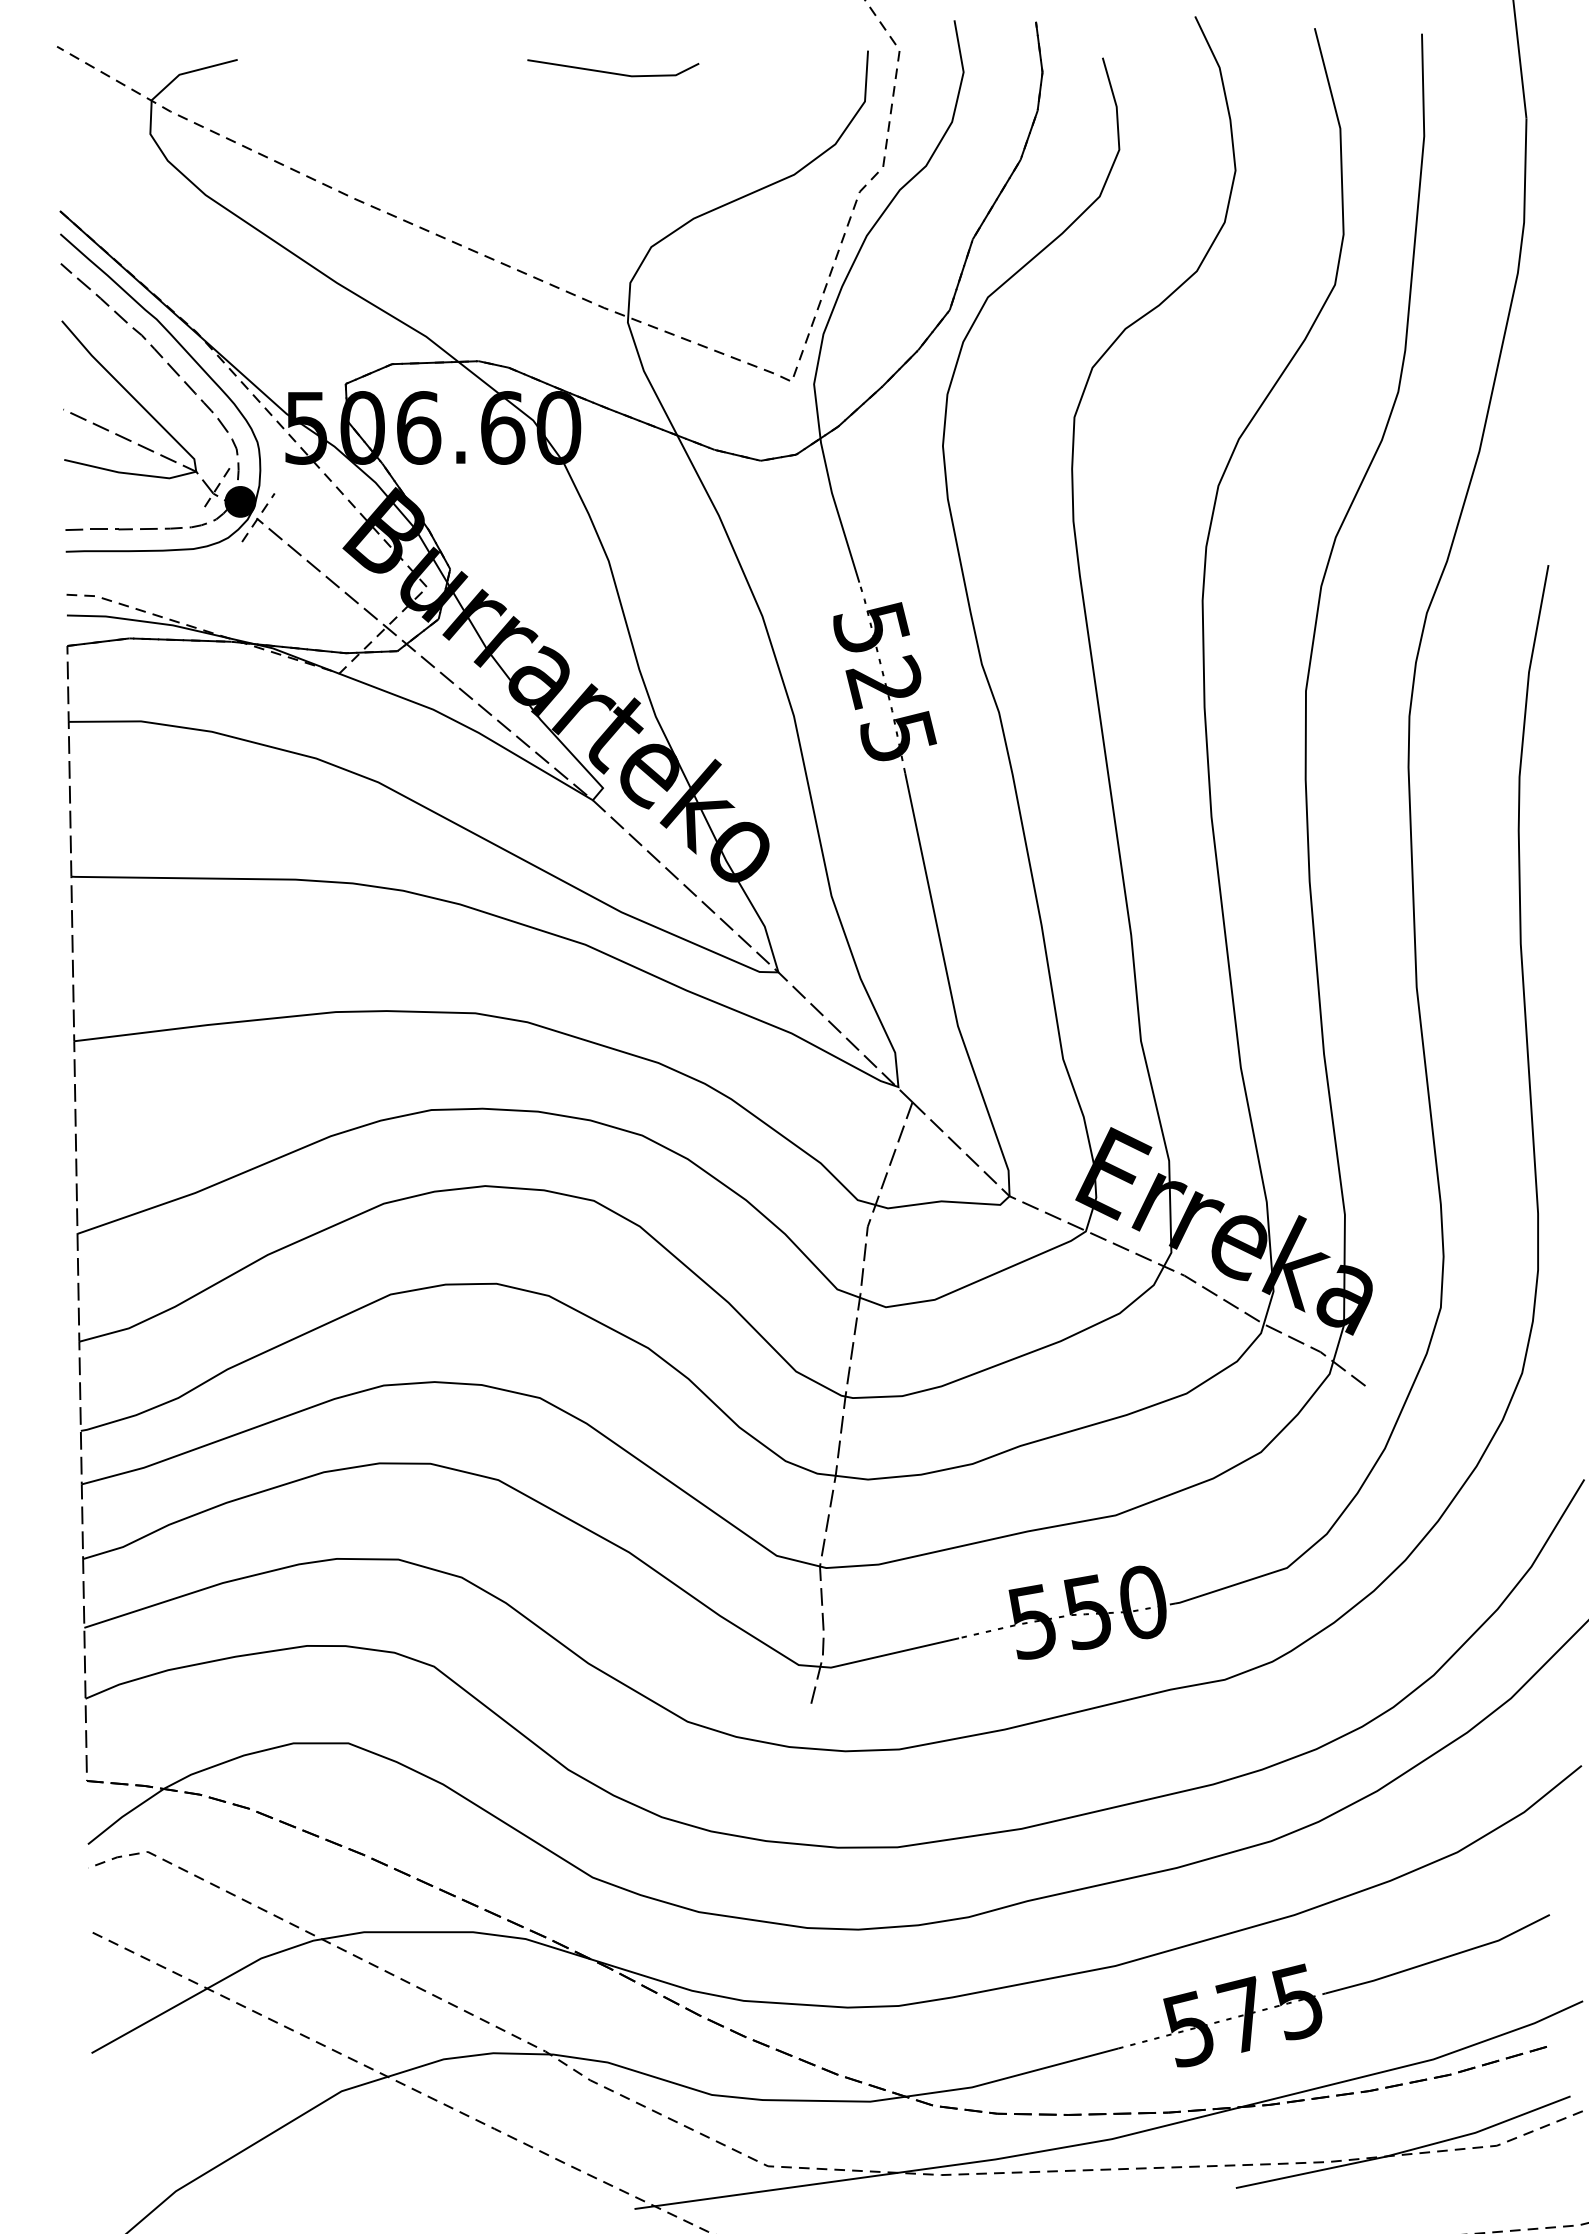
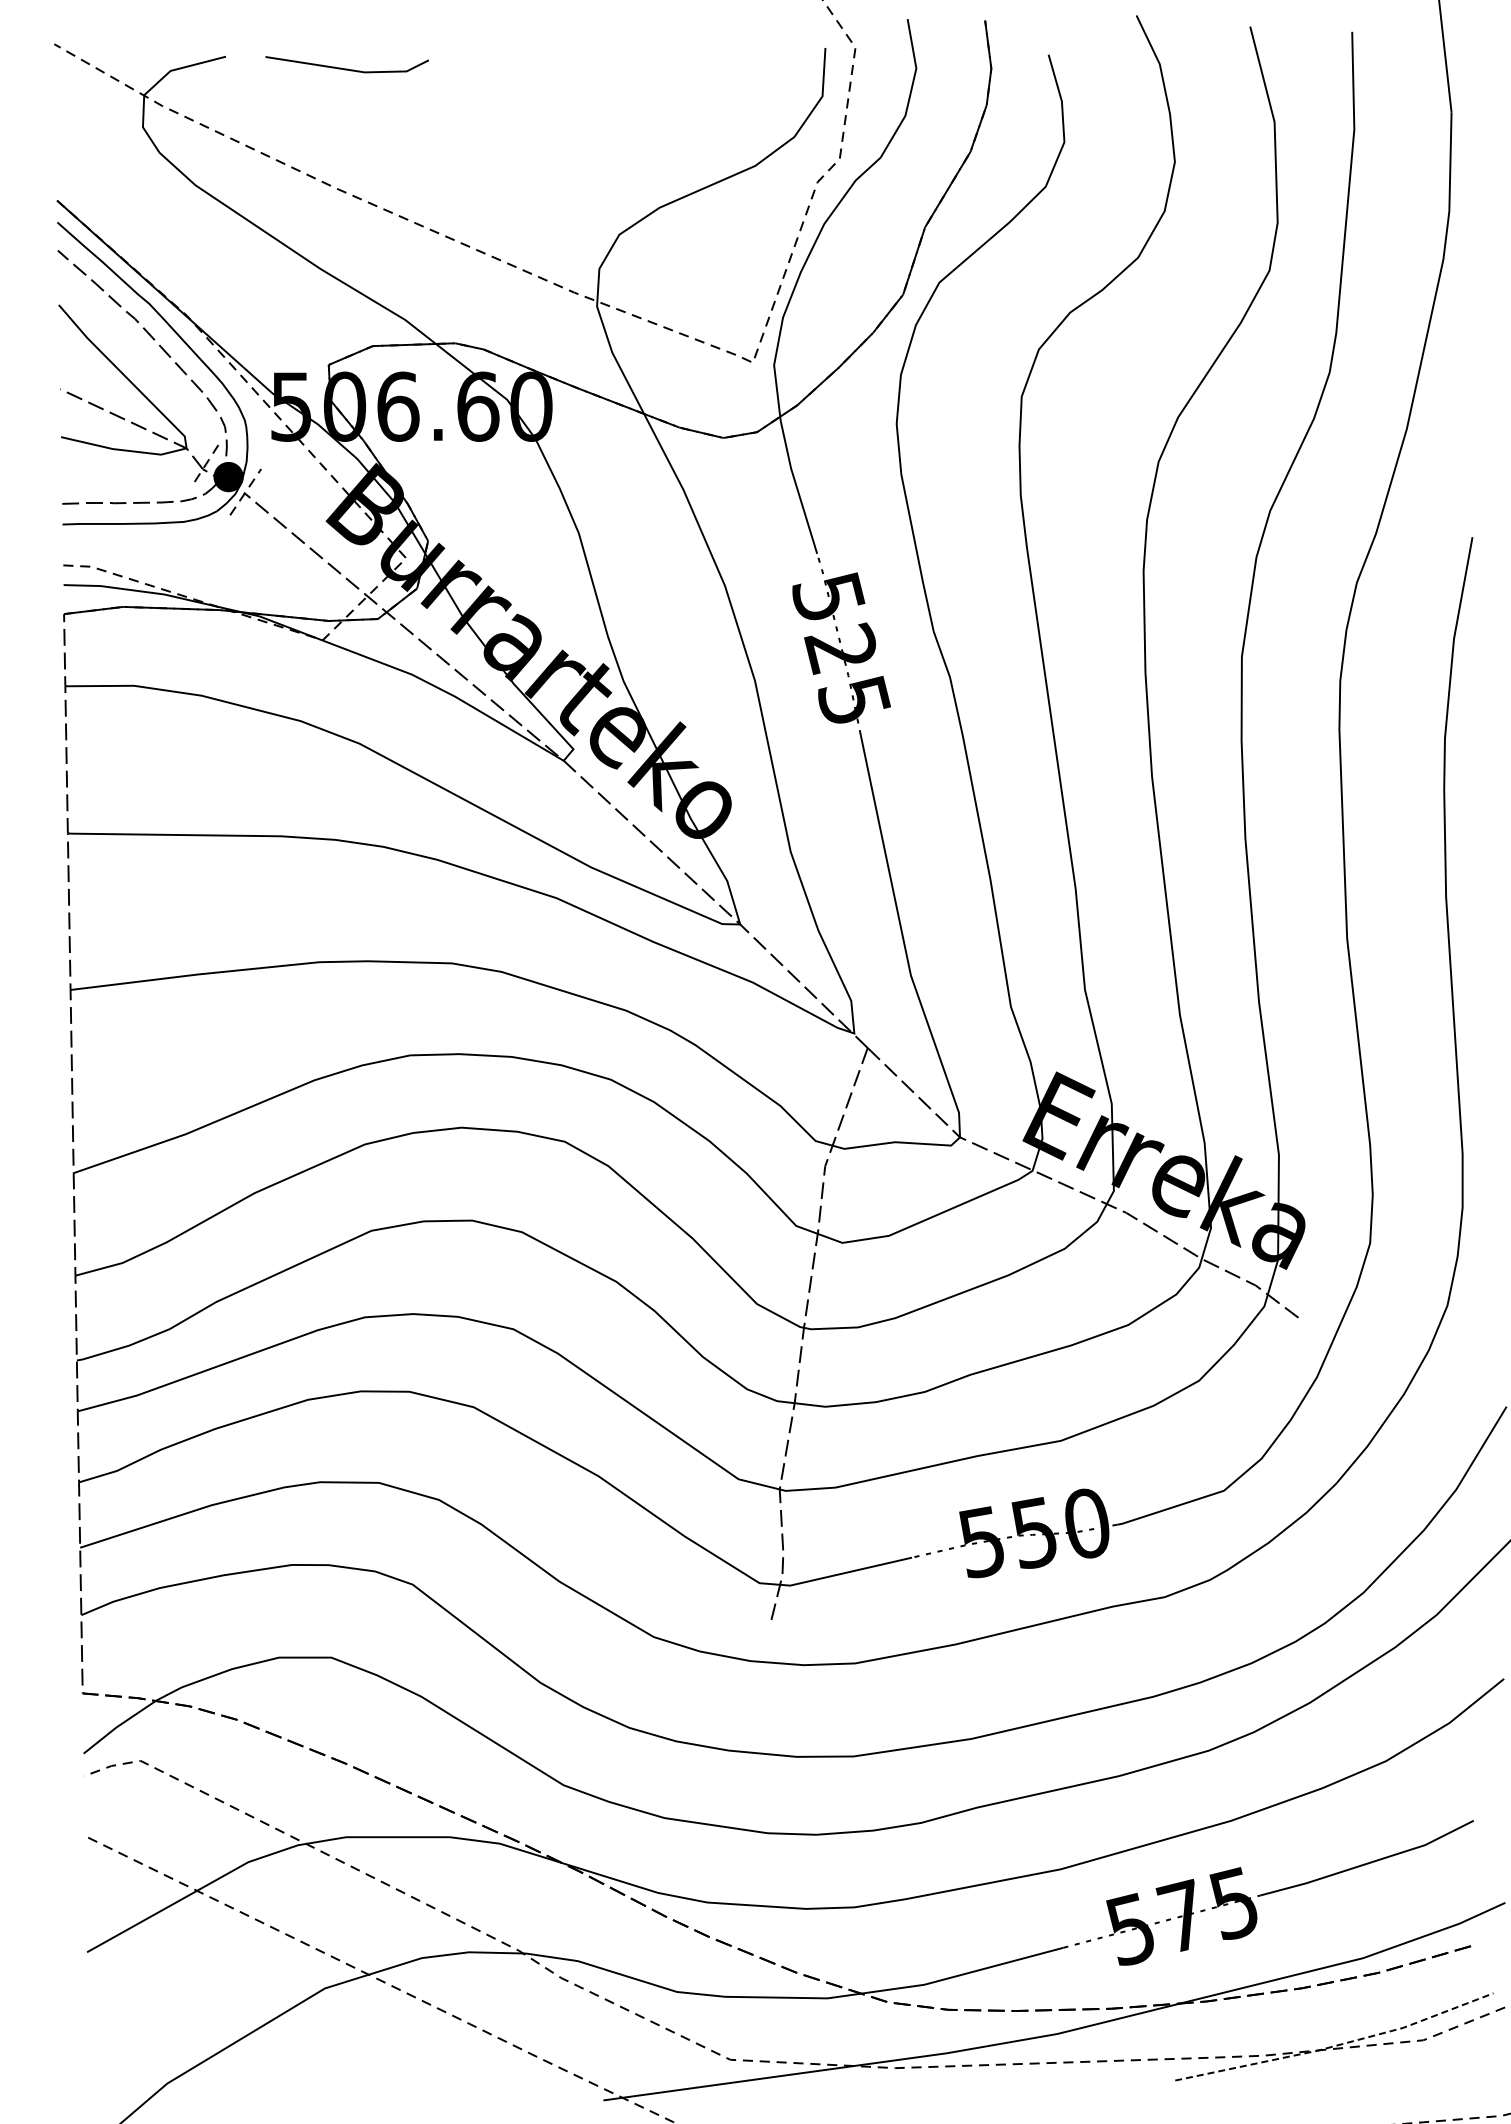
line: (612, 72) -> (346, 68), moved
line: (1405, 2151) -> (1336, 2045), solid -> dashed

